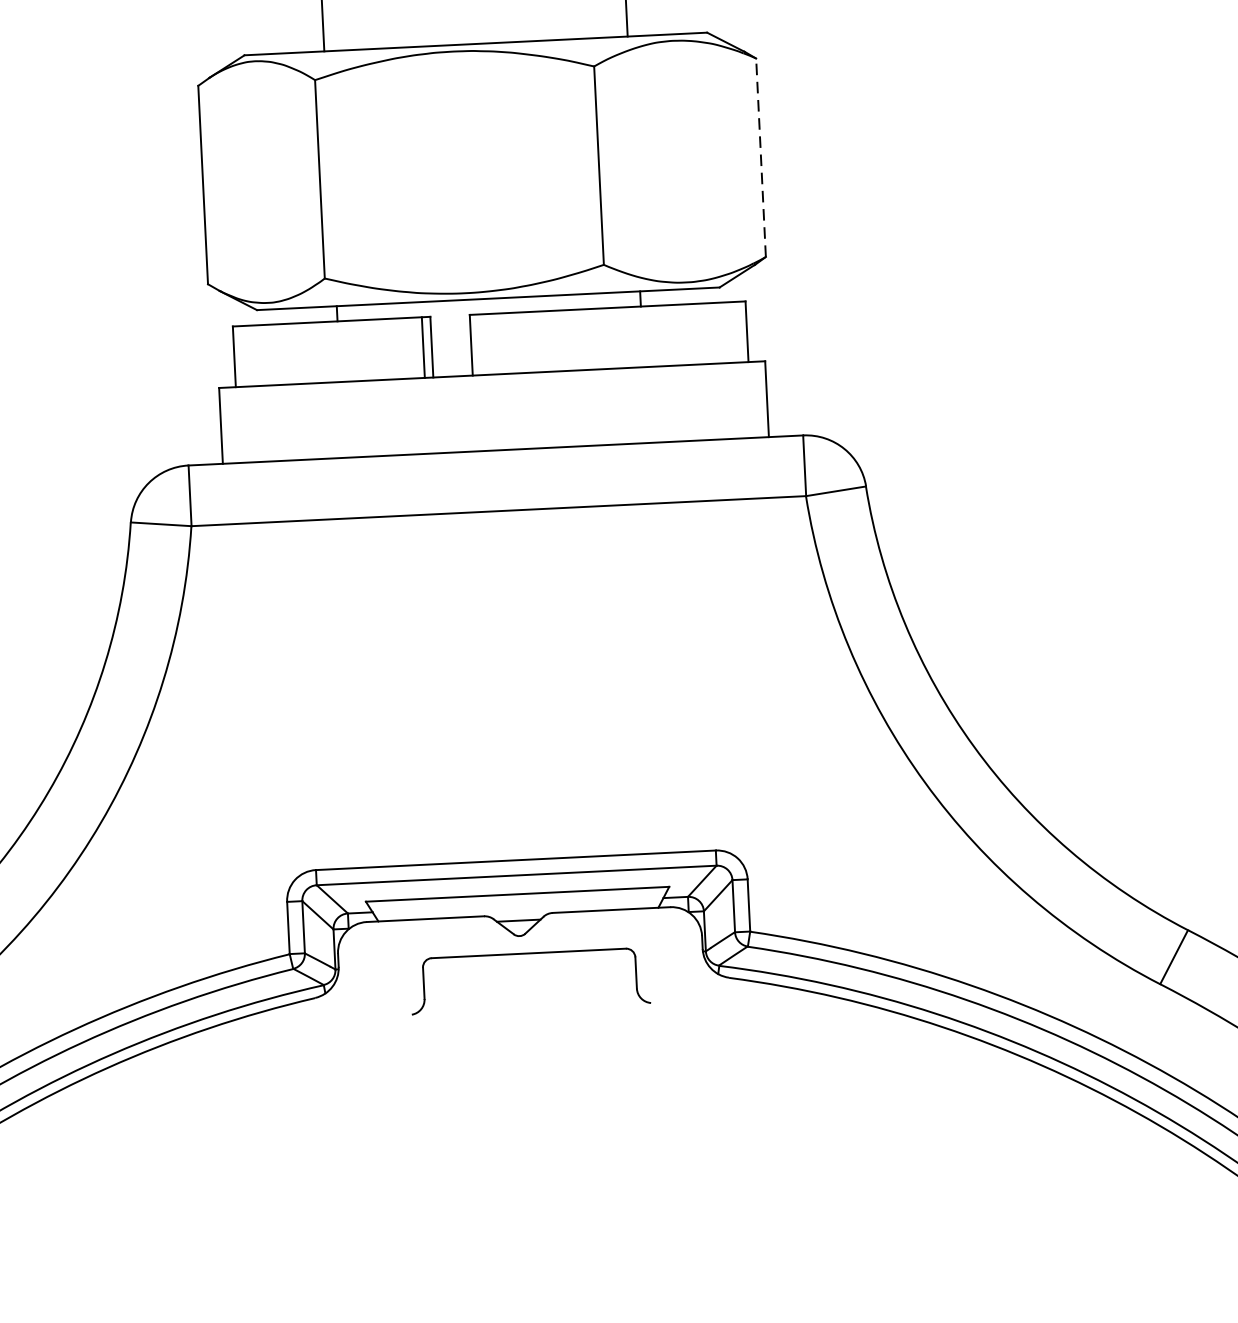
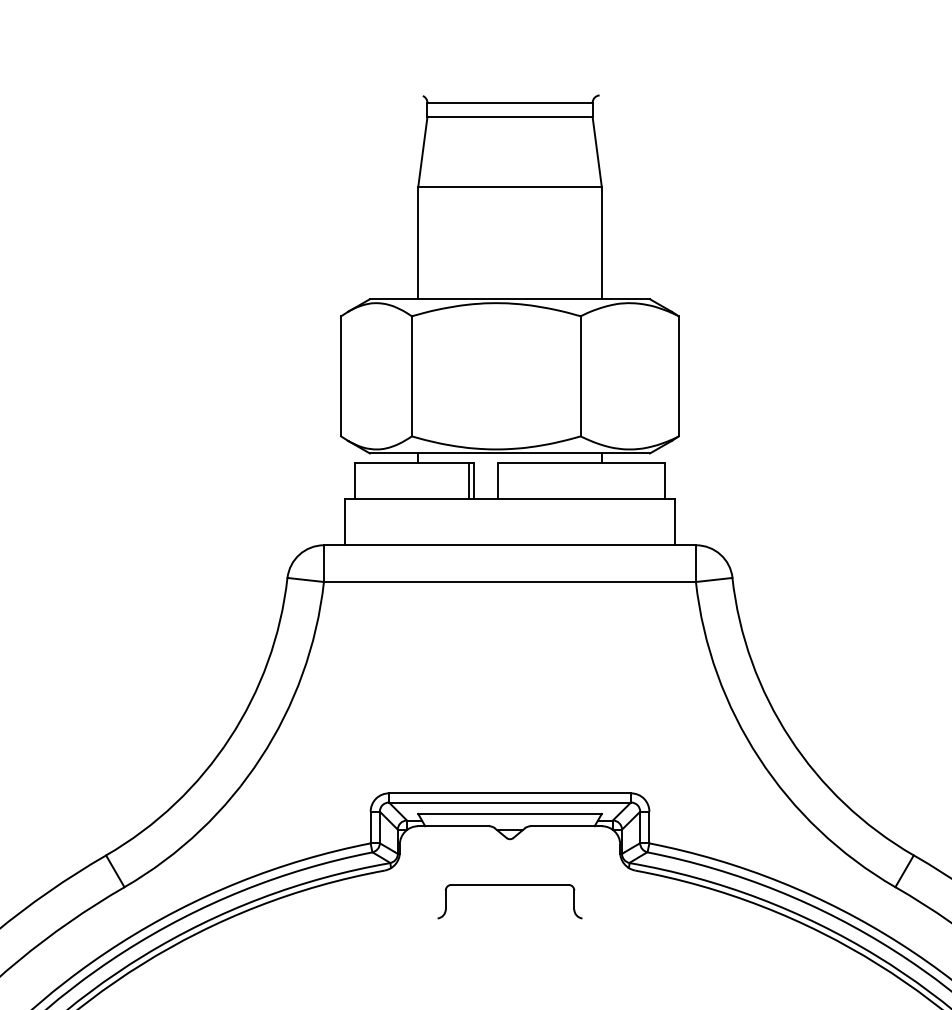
line: (760, 156) -> (678, 375), dashed -> solid
part: (527, 954) -> (509, 885), moved

